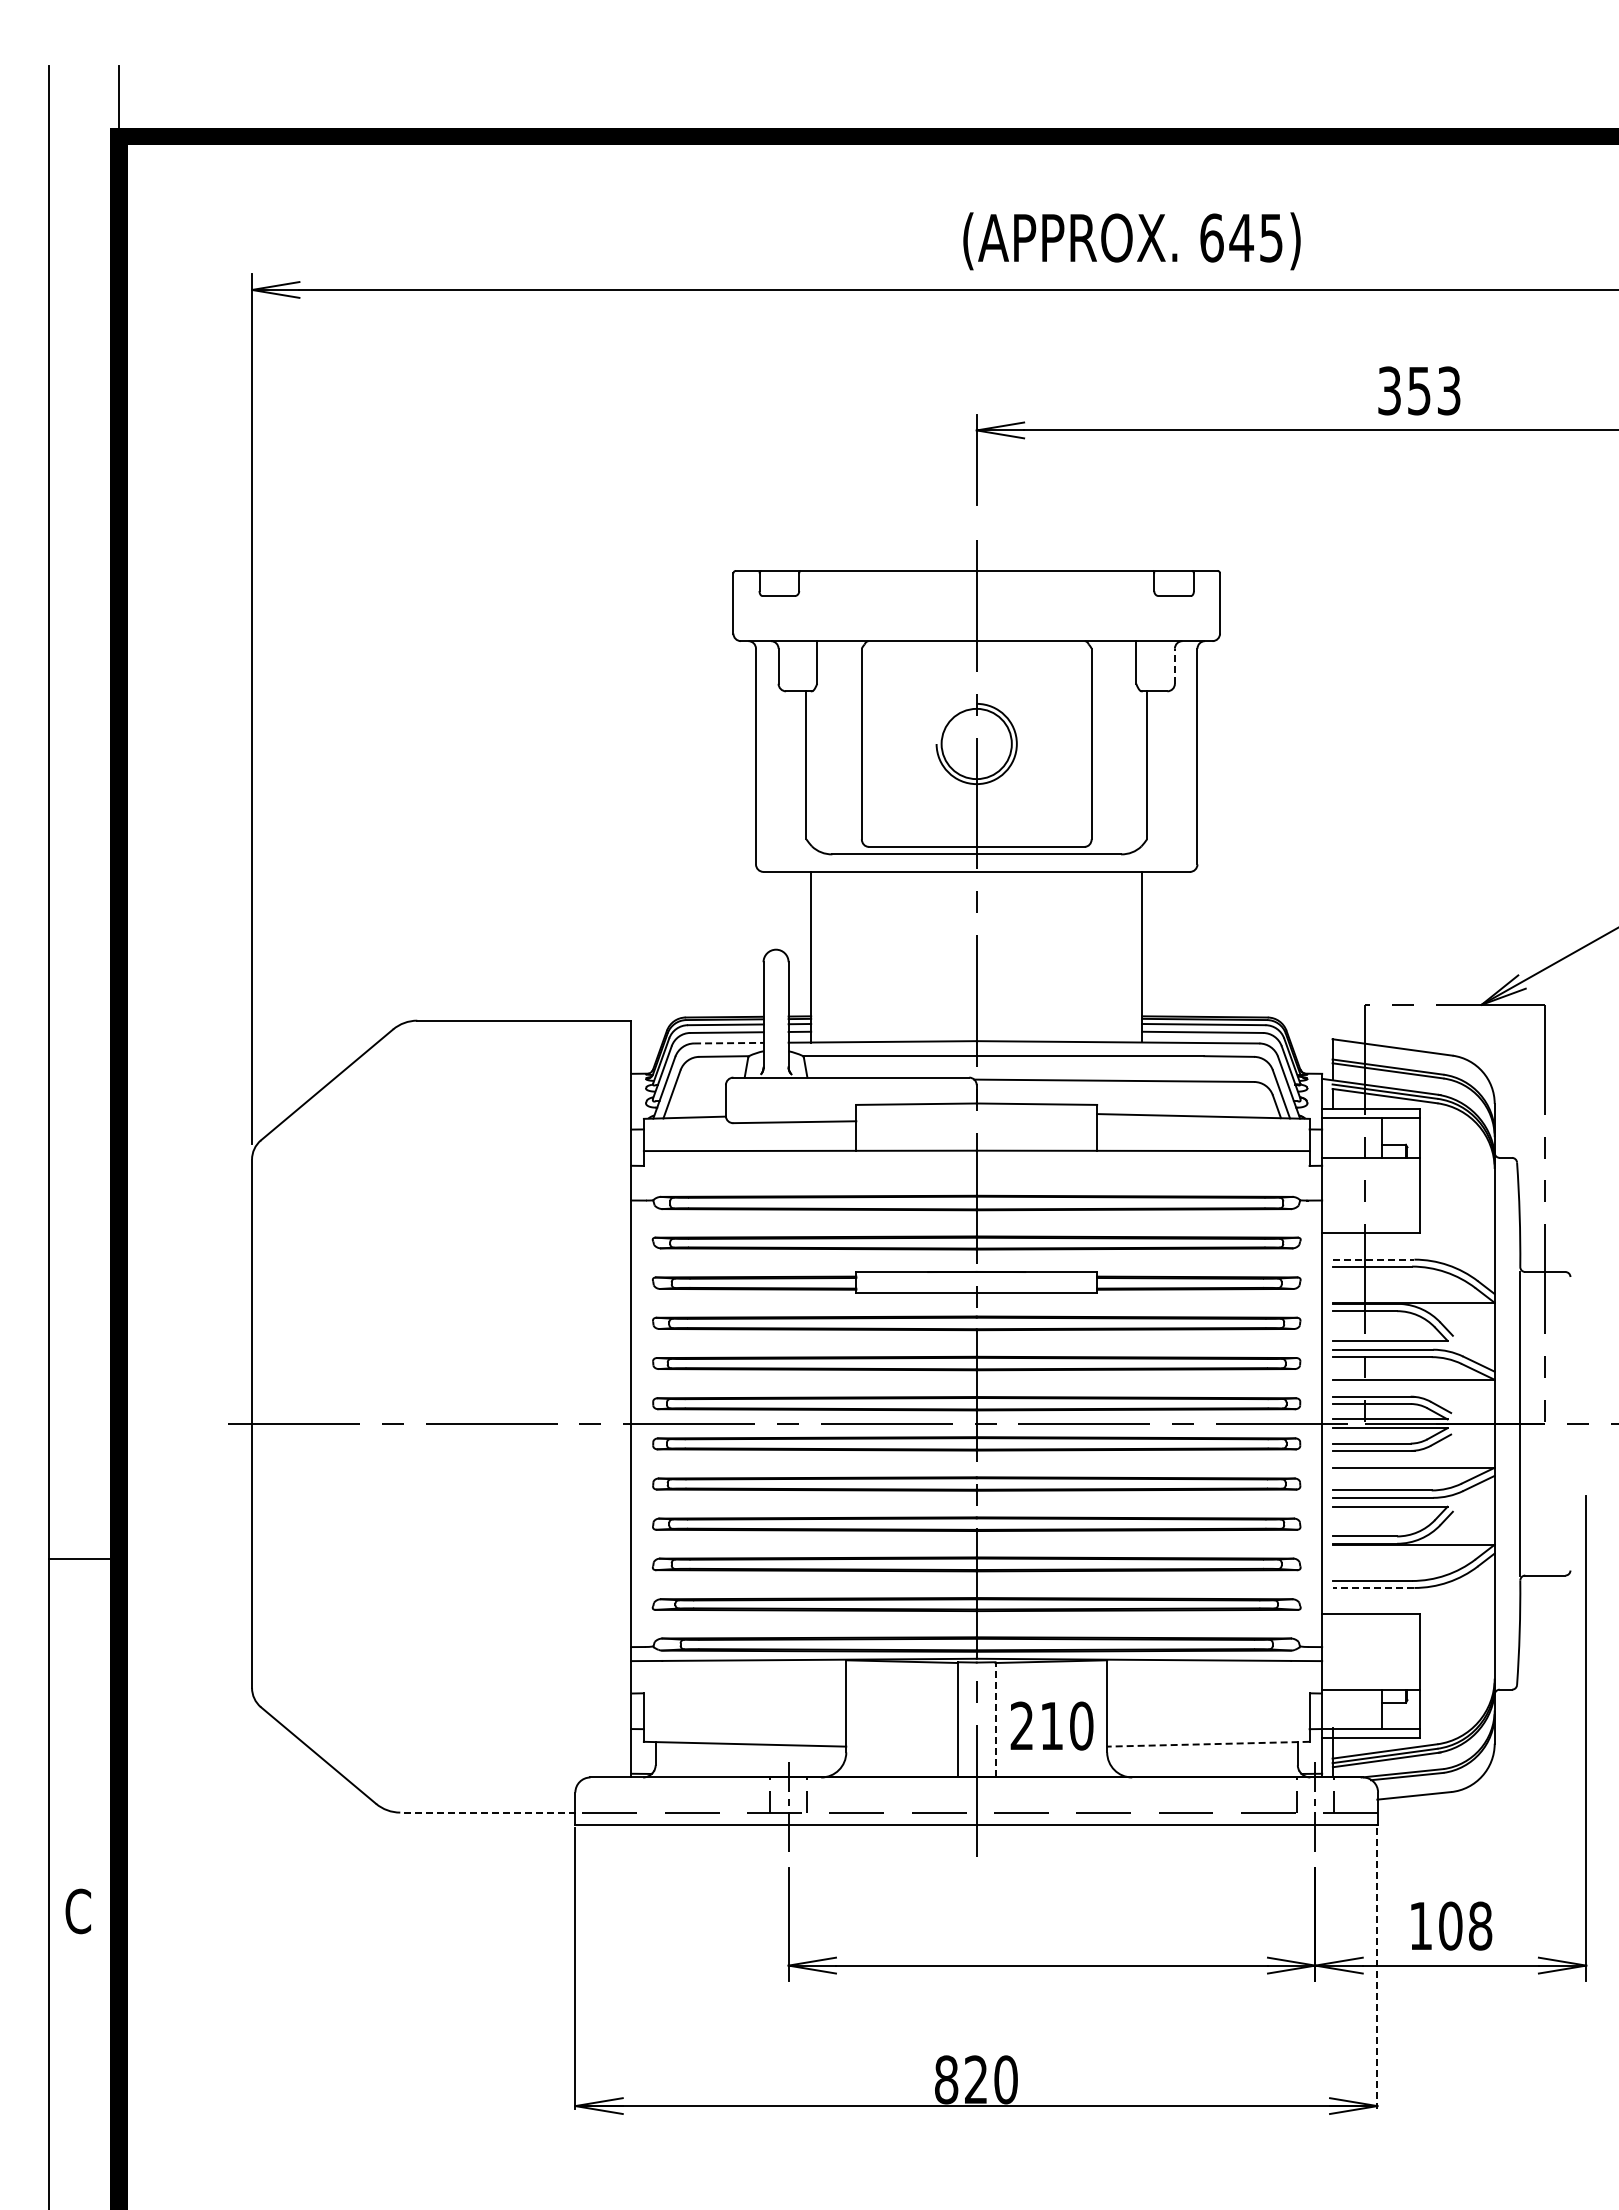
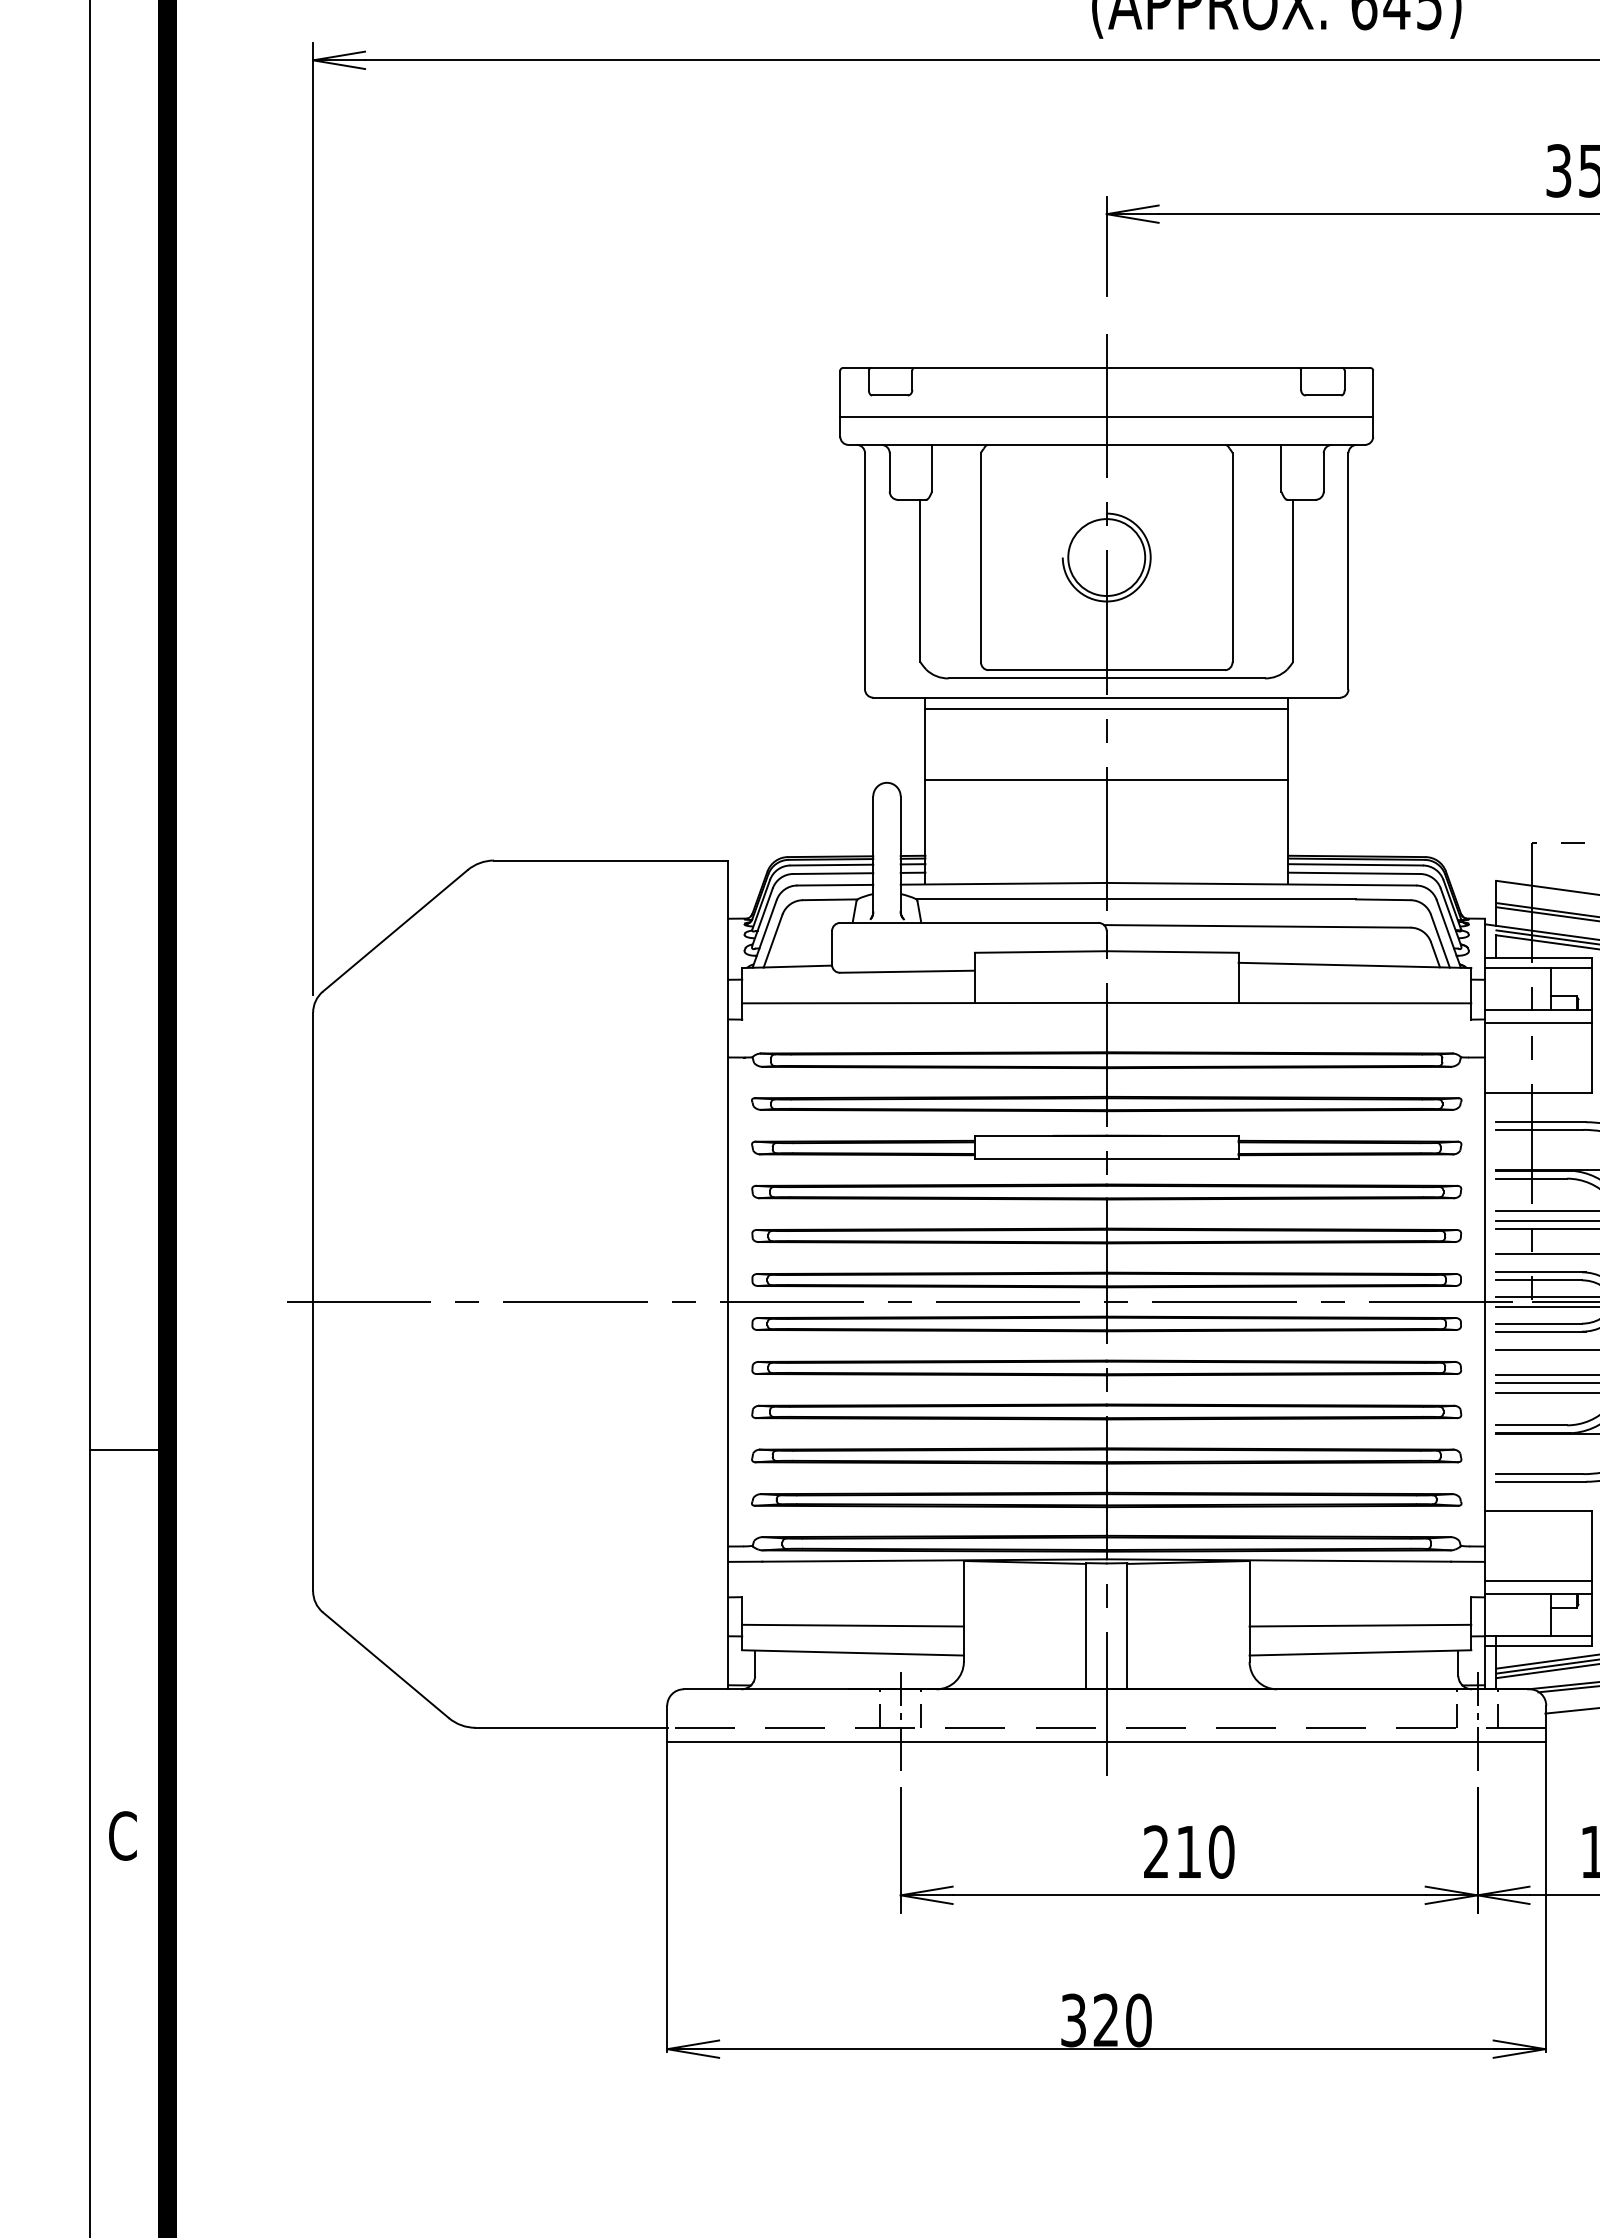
line: (976, 616) -> (1106, 417), added
line: (1174, 666) -> (1323, 472), dashed -> solid
line: (976, 881) -> (1106, 708), added
line: (976, 947) -> (1106, 780), added
line: (728, 1043) -> (834, 885), dashed -> solid
line: (1370, 1169) -> (1537, 1023), added
line: (1373, 1259) -> (1541, 1122), dashed -> solid
line: (1373, 1587) -> (1541, 1481), dashed -> solid
line: (1370, 1678) -> (1537, 1580), added
line: (744, 1719) -> (852, 1625), added
line: (995, 1719) -> (1127, 1625), dashed -> solid
line: (1208, 1719) -> (1360, 1625), added
text: (1051, 1725) -> (1188, 1851), moved
line: (1207, 1744) -> (1359, 1653), dashed -> solid
line: (488, 1812) -> (572, 1727), dashed -> solid
line: (1377, 1968) -> (1545, 1898), dashed -> solid
text: (946, 2079) -> (1073, 2020), 820 -> 320

